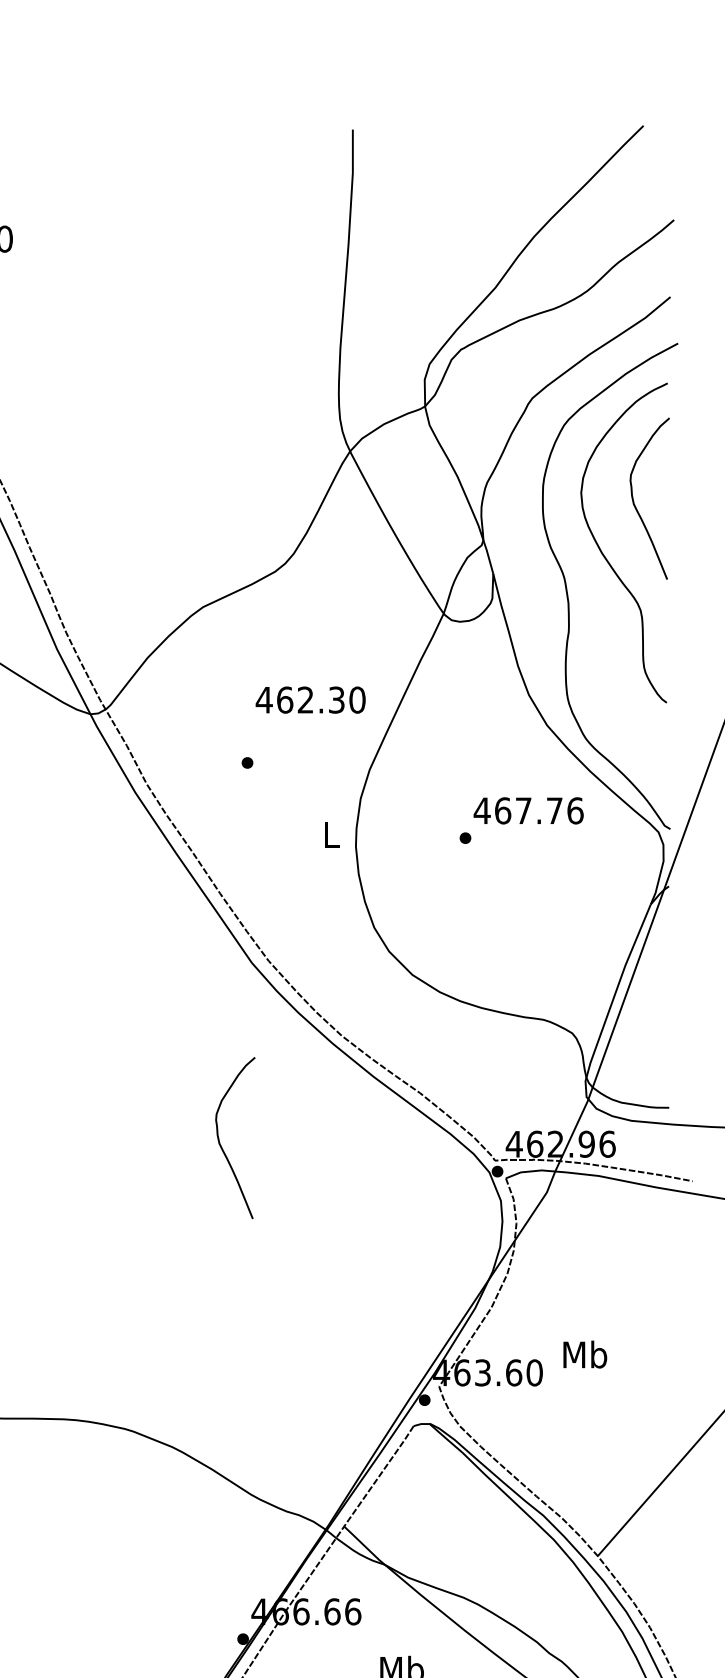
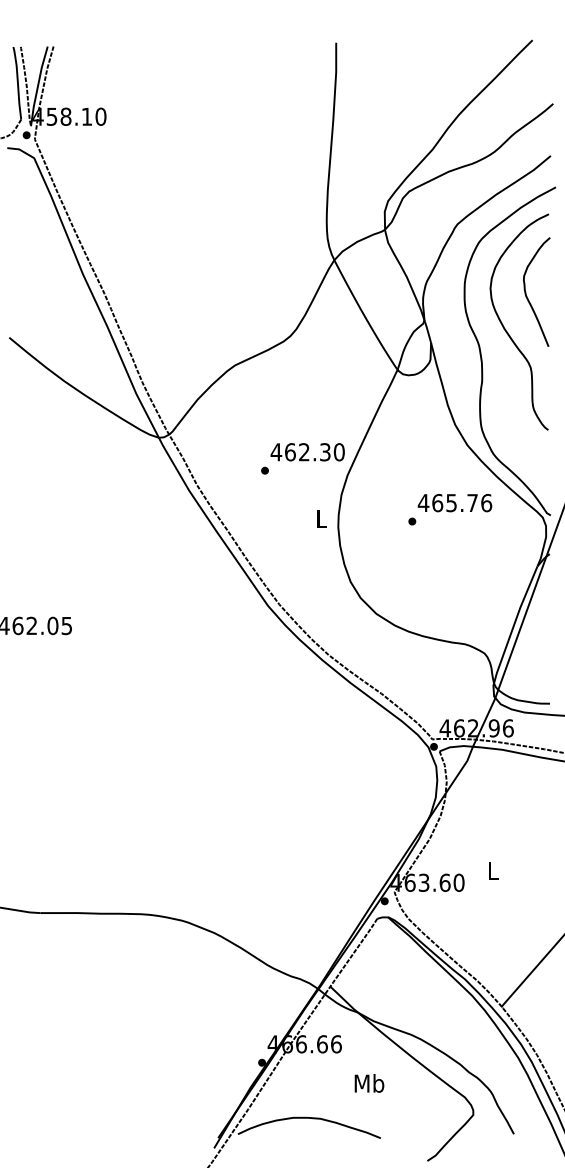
text: (310, 700) -> (307, 452), moved
text: (523, 811) -> (451, 503), 467.76 -> 465.76
curve: (220, 1138) -> (246, 724), removed
text: (584, 1354) -> (492, 870), Mb -> L

